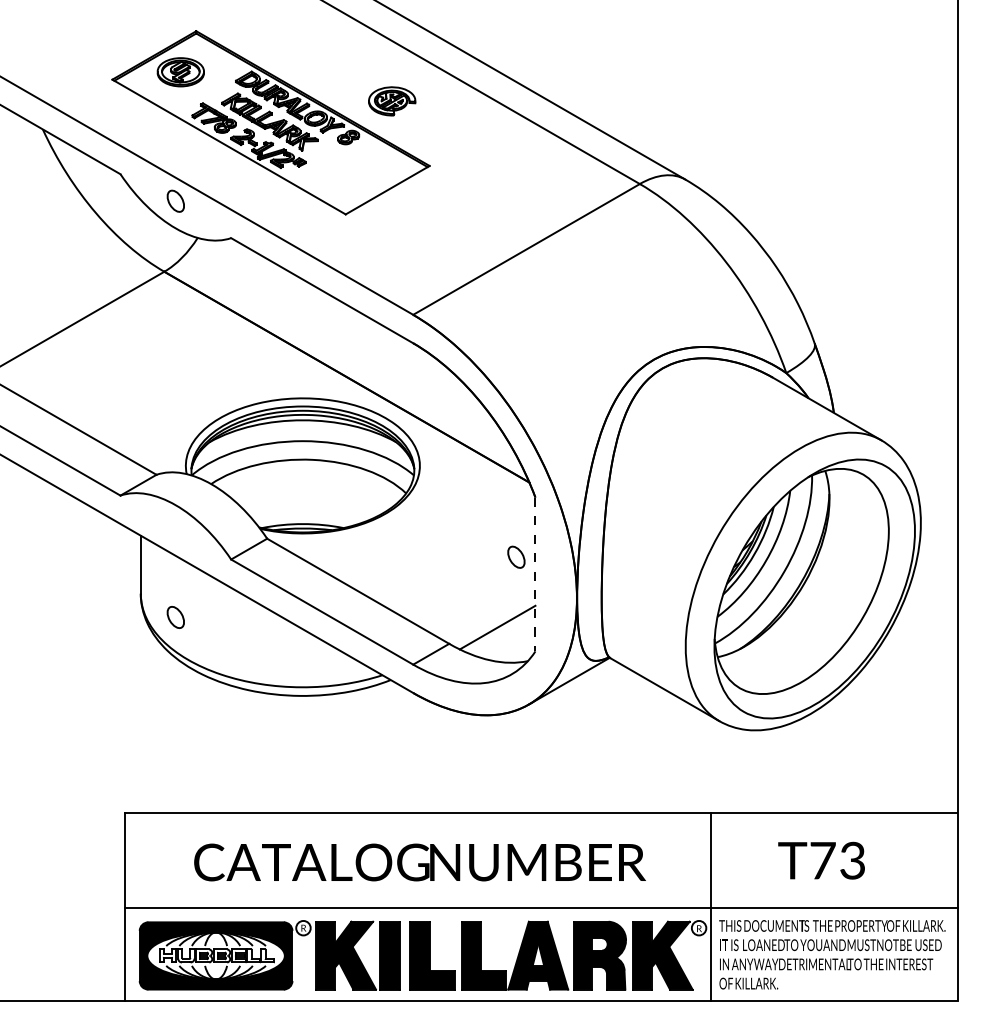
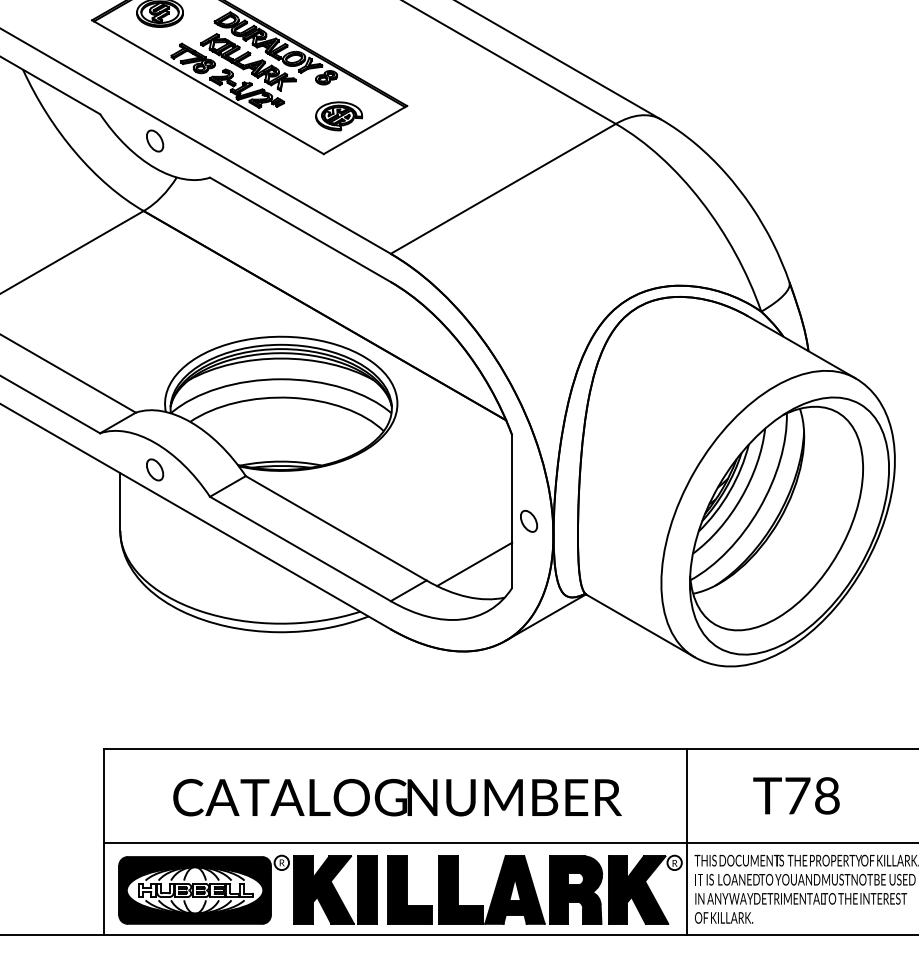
part: (392, 101) -> (339, 116), moved
part: (516, 556) -> (529, 520), moved
line: (535, 574) -> (512, 511), dashed -> solid
part: (175, 617) -> (154, 469), moved
text: (852, 860) -> (827, 795), T73 -> T78

